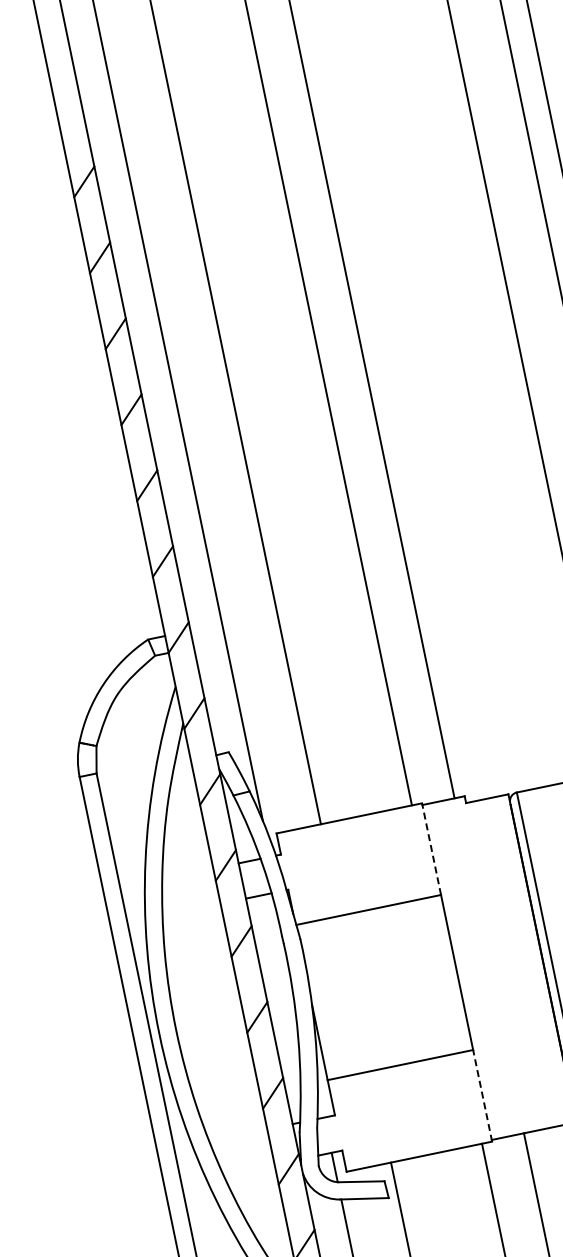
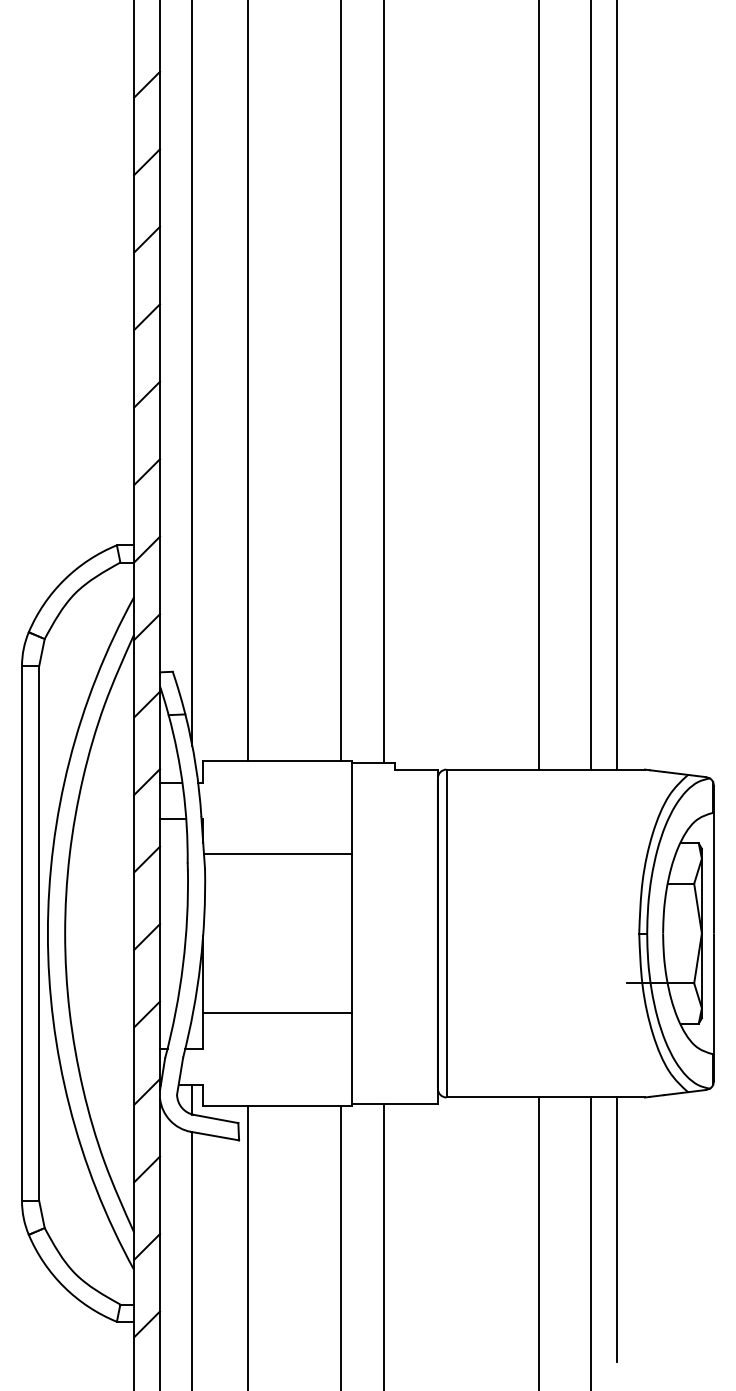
line: (431, 848) -> (351, 807), dashed -> solid
line: (482, 1095) -> (351, 1059), dashed -> solid

